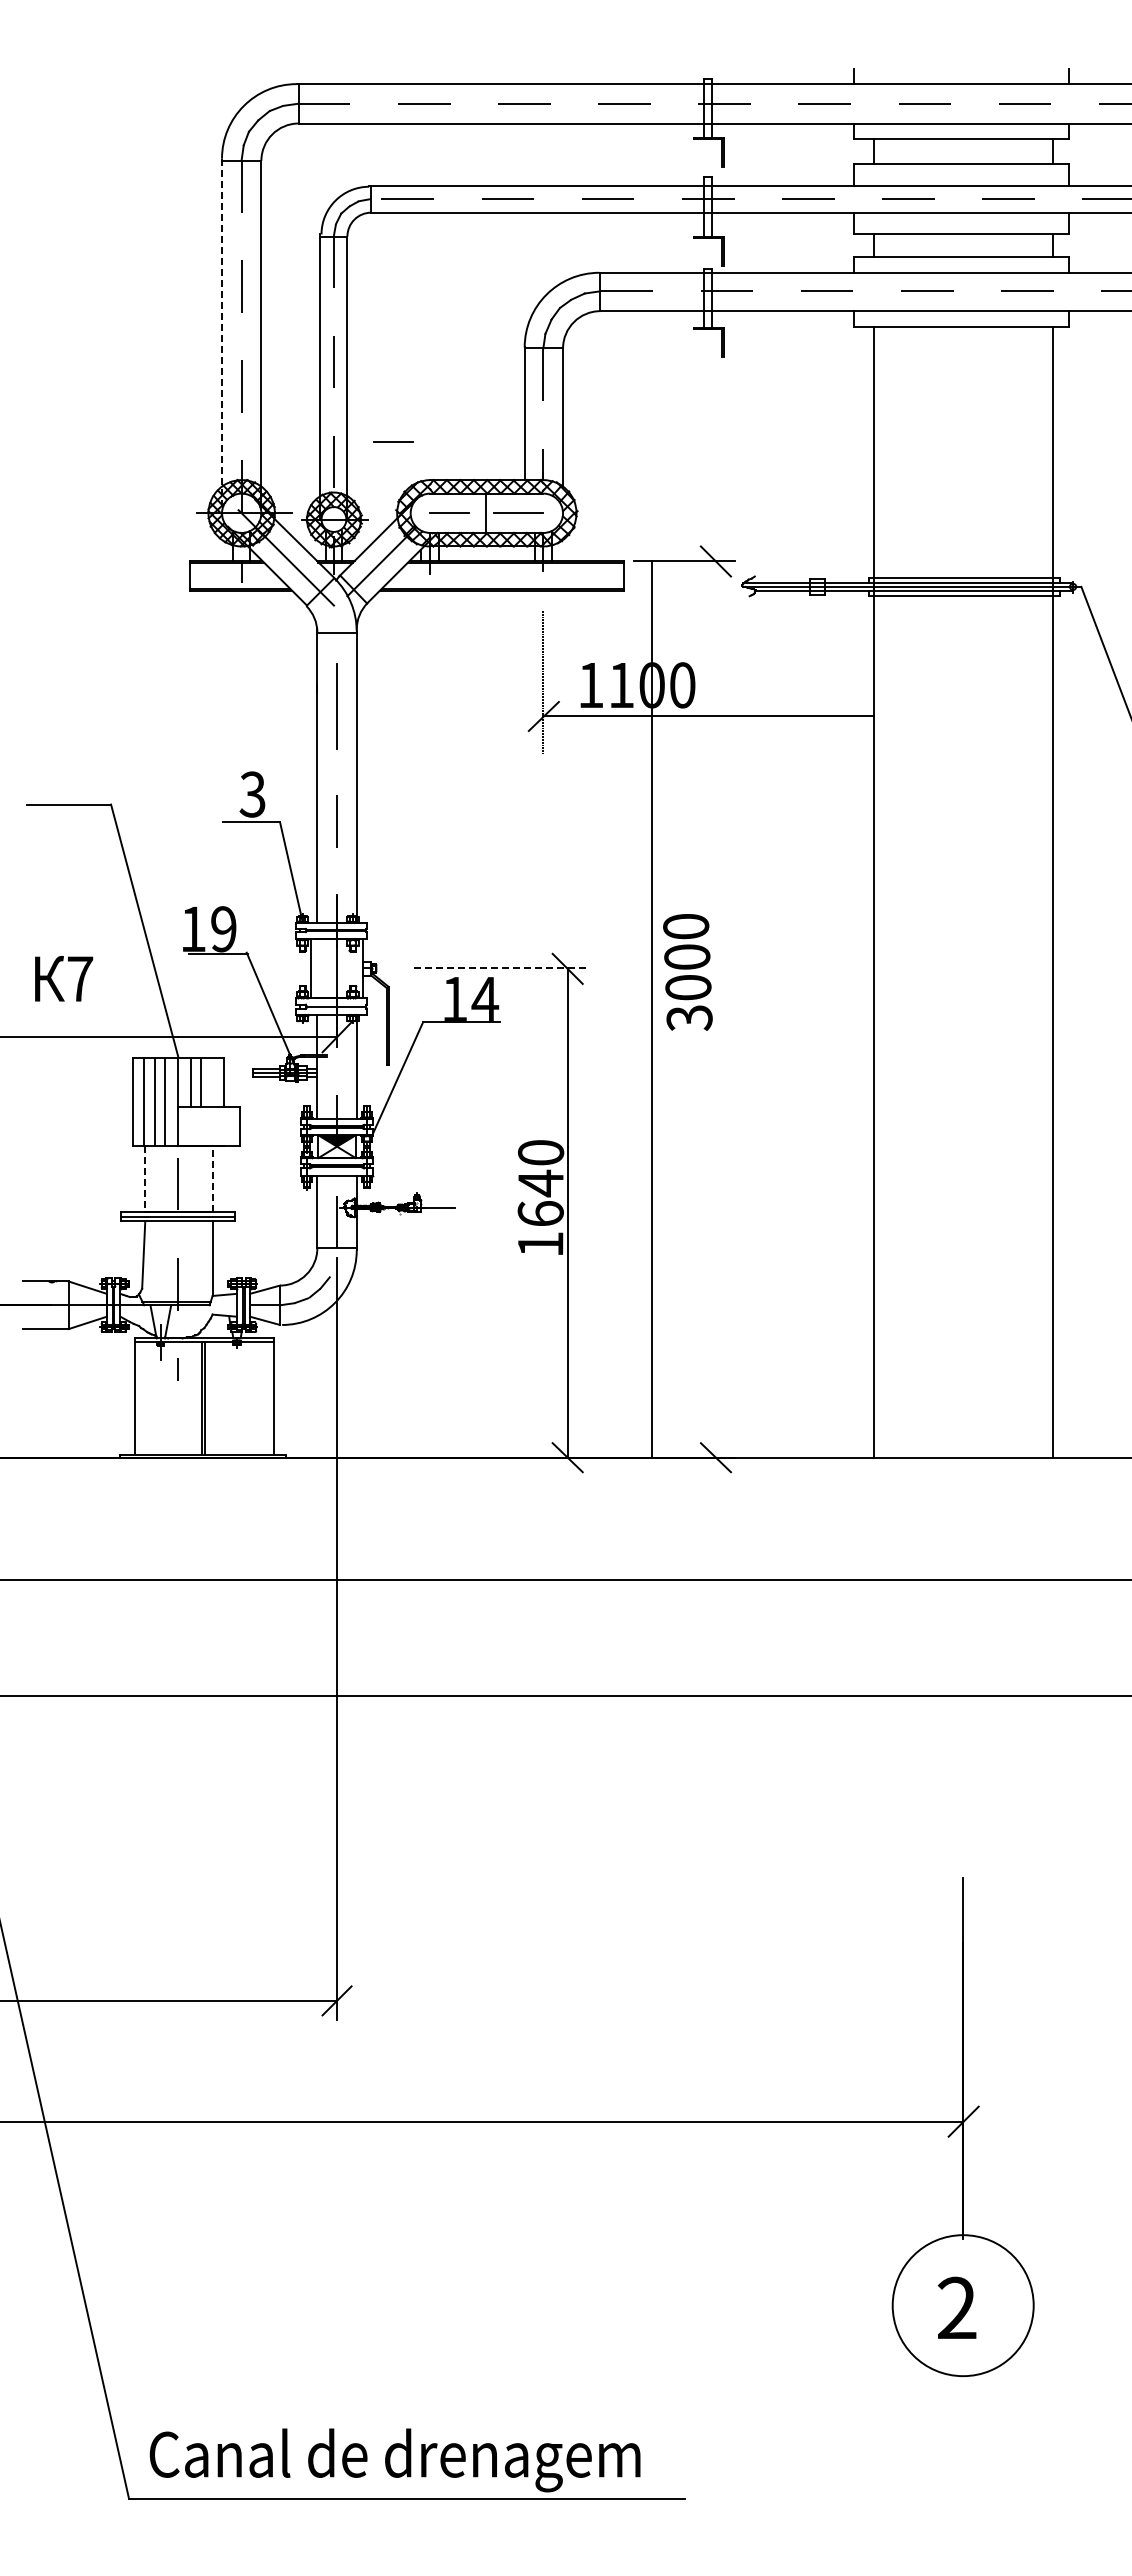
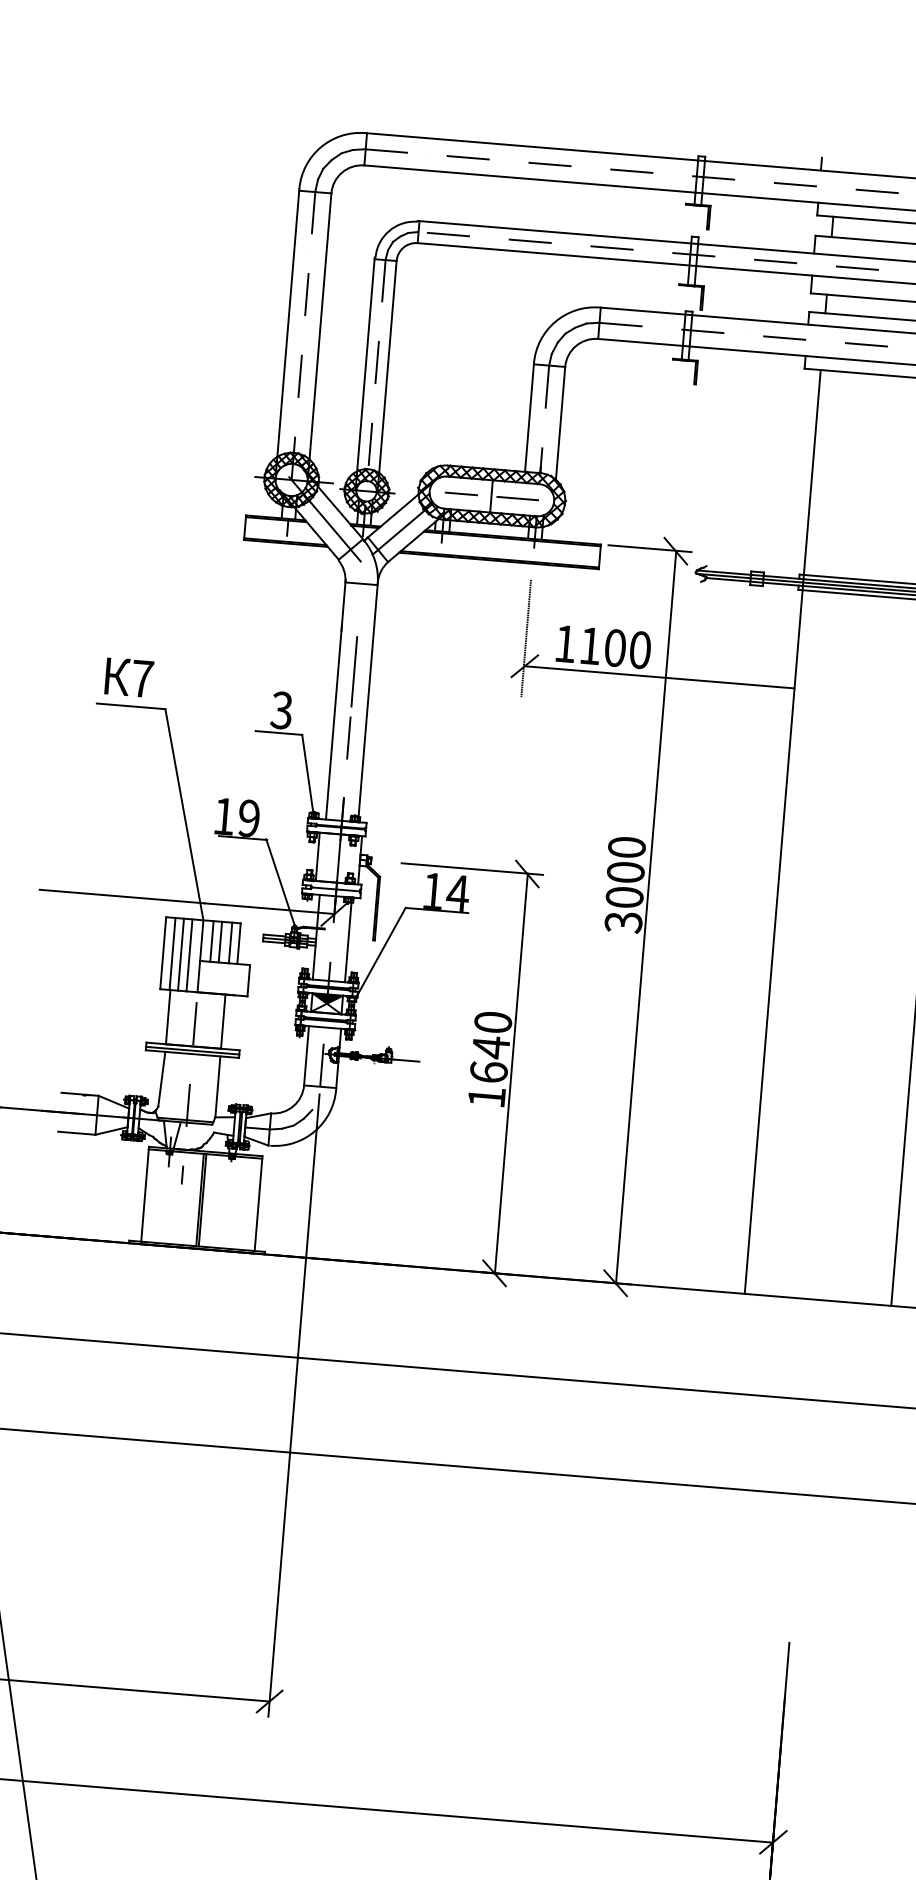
line: (221, 334) -> (287, 332), dashed -> solid
line: (393, 441) -> (420, 431), removed
line: (336, 706) -> (353, 671), moved
line: (500, 968) -> (472, 869), dashed -> solid
text: (64, 978) -> (129, 677), moved
line: (652, 1008) -> (646, 916), moved
line: (213, 1082) -> (230, 943), added
line: (212, 1178) -> (223, 1021), dashed -> solid
line: (145, 1179) -> (168, 1017), dashed -> solid

